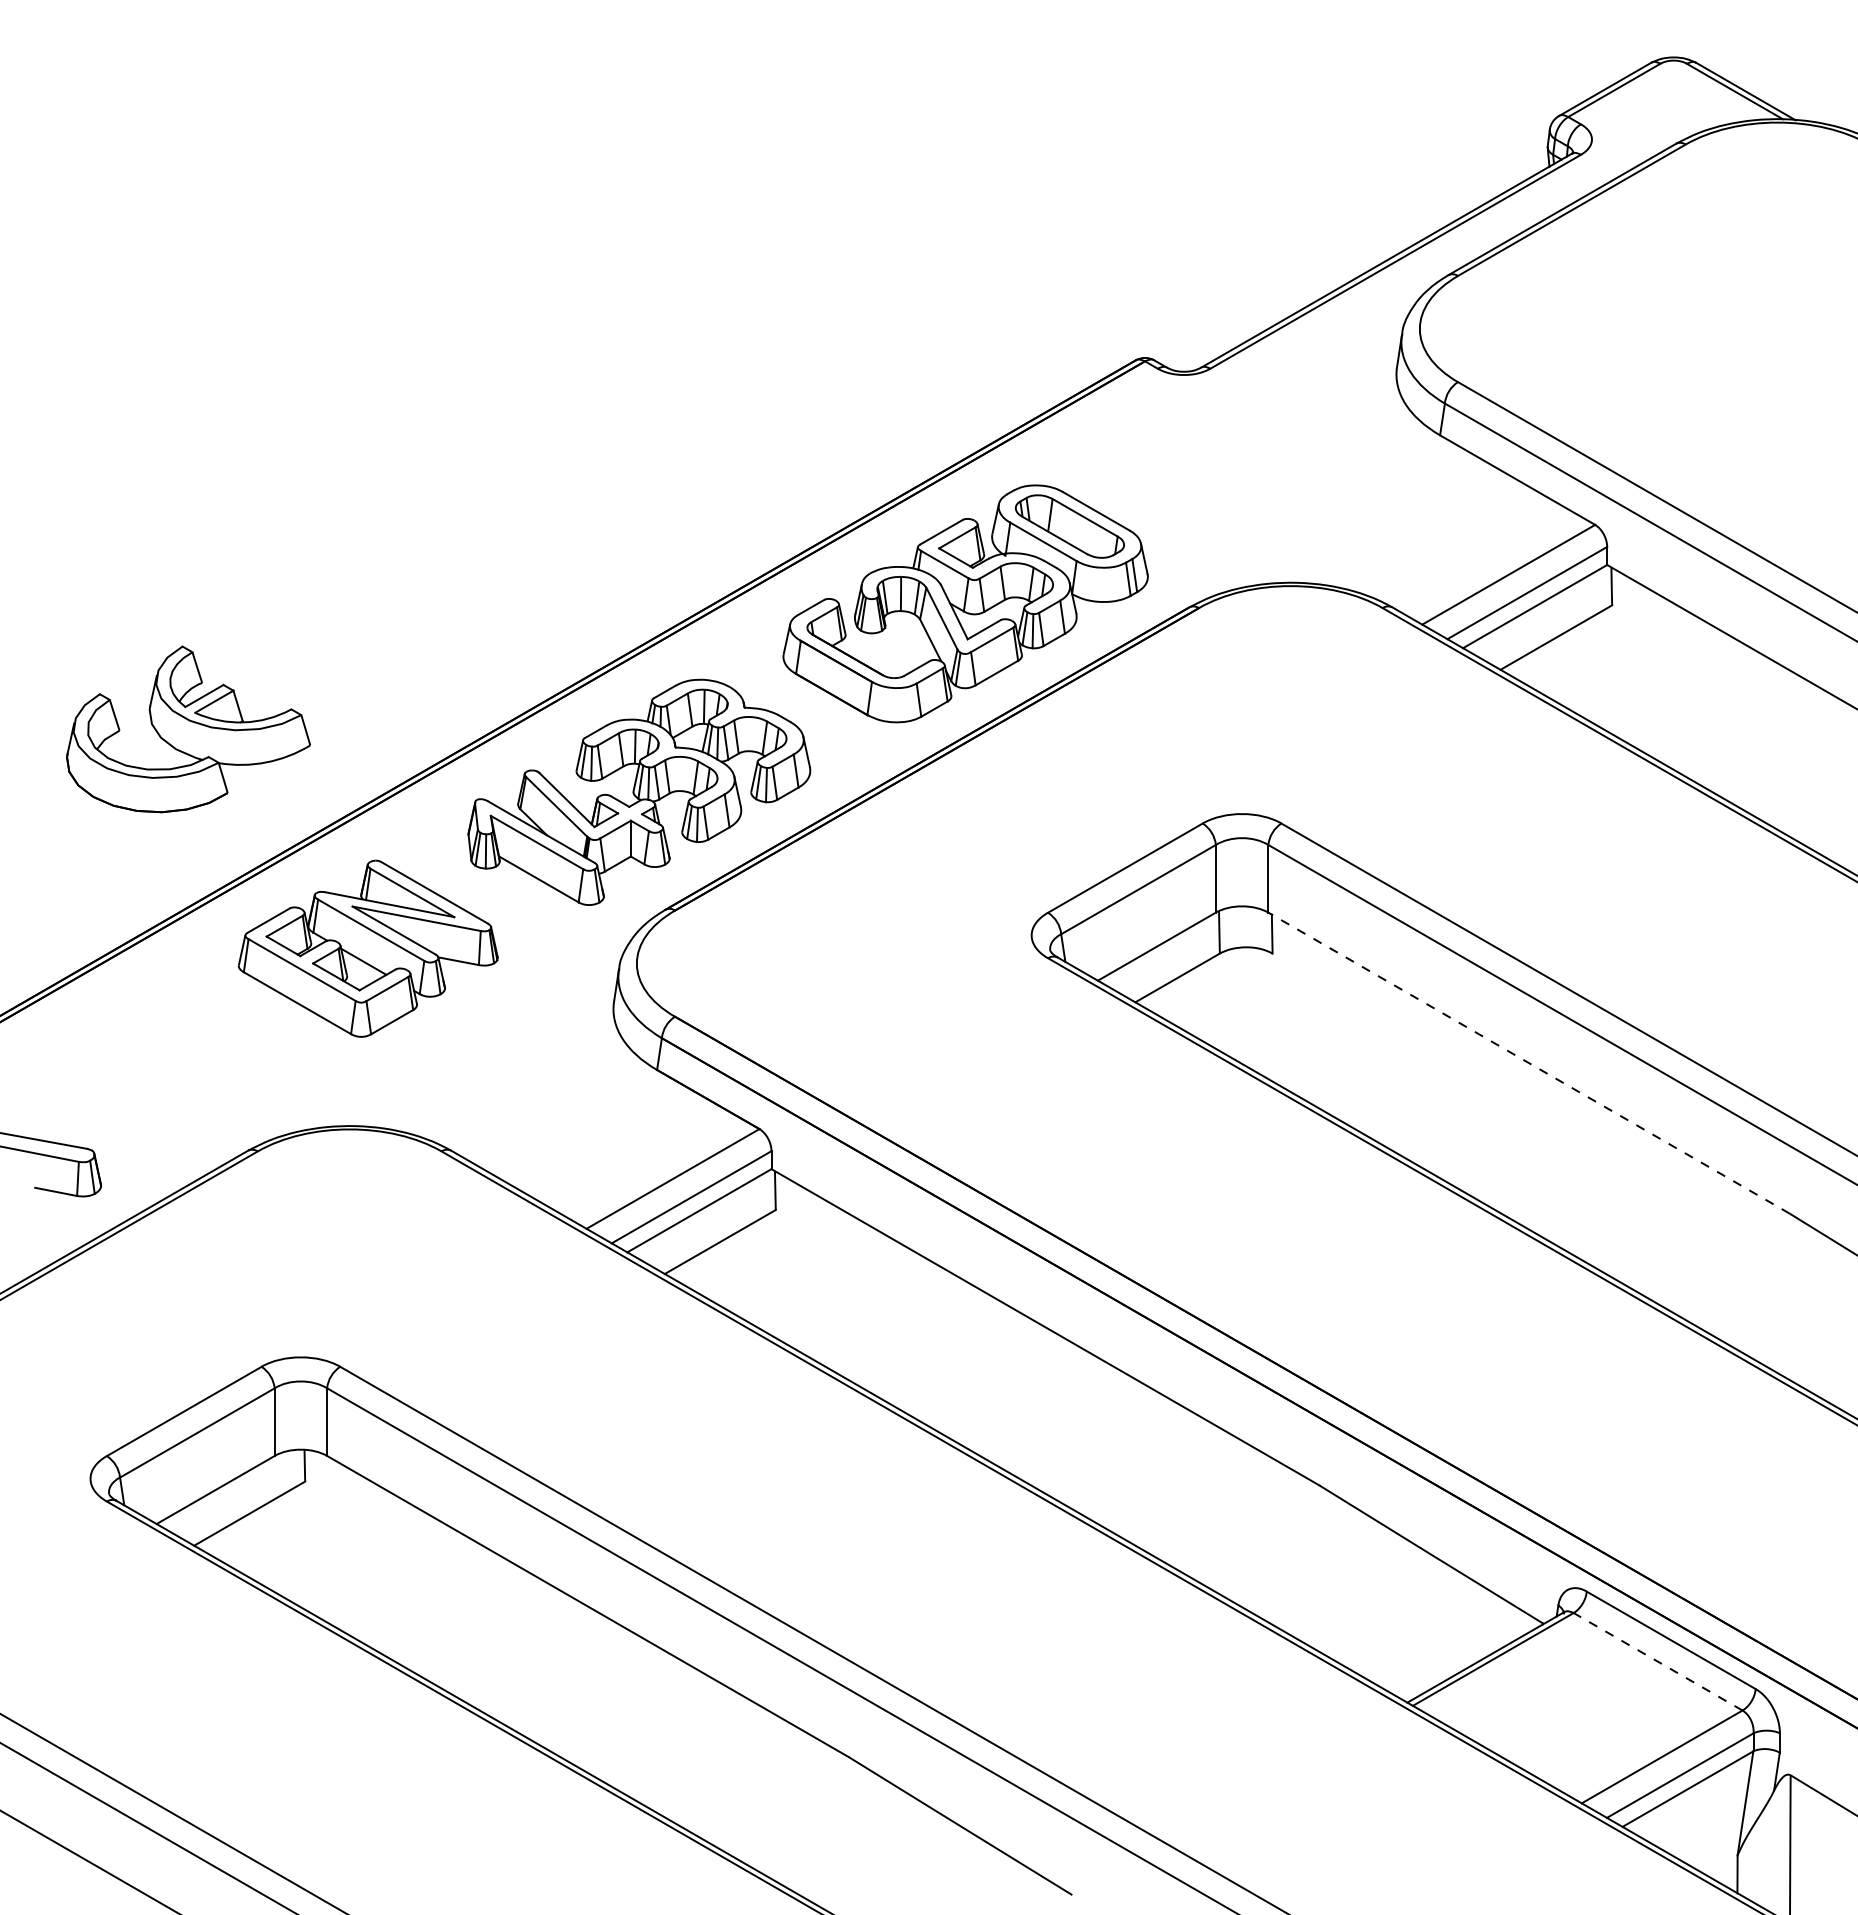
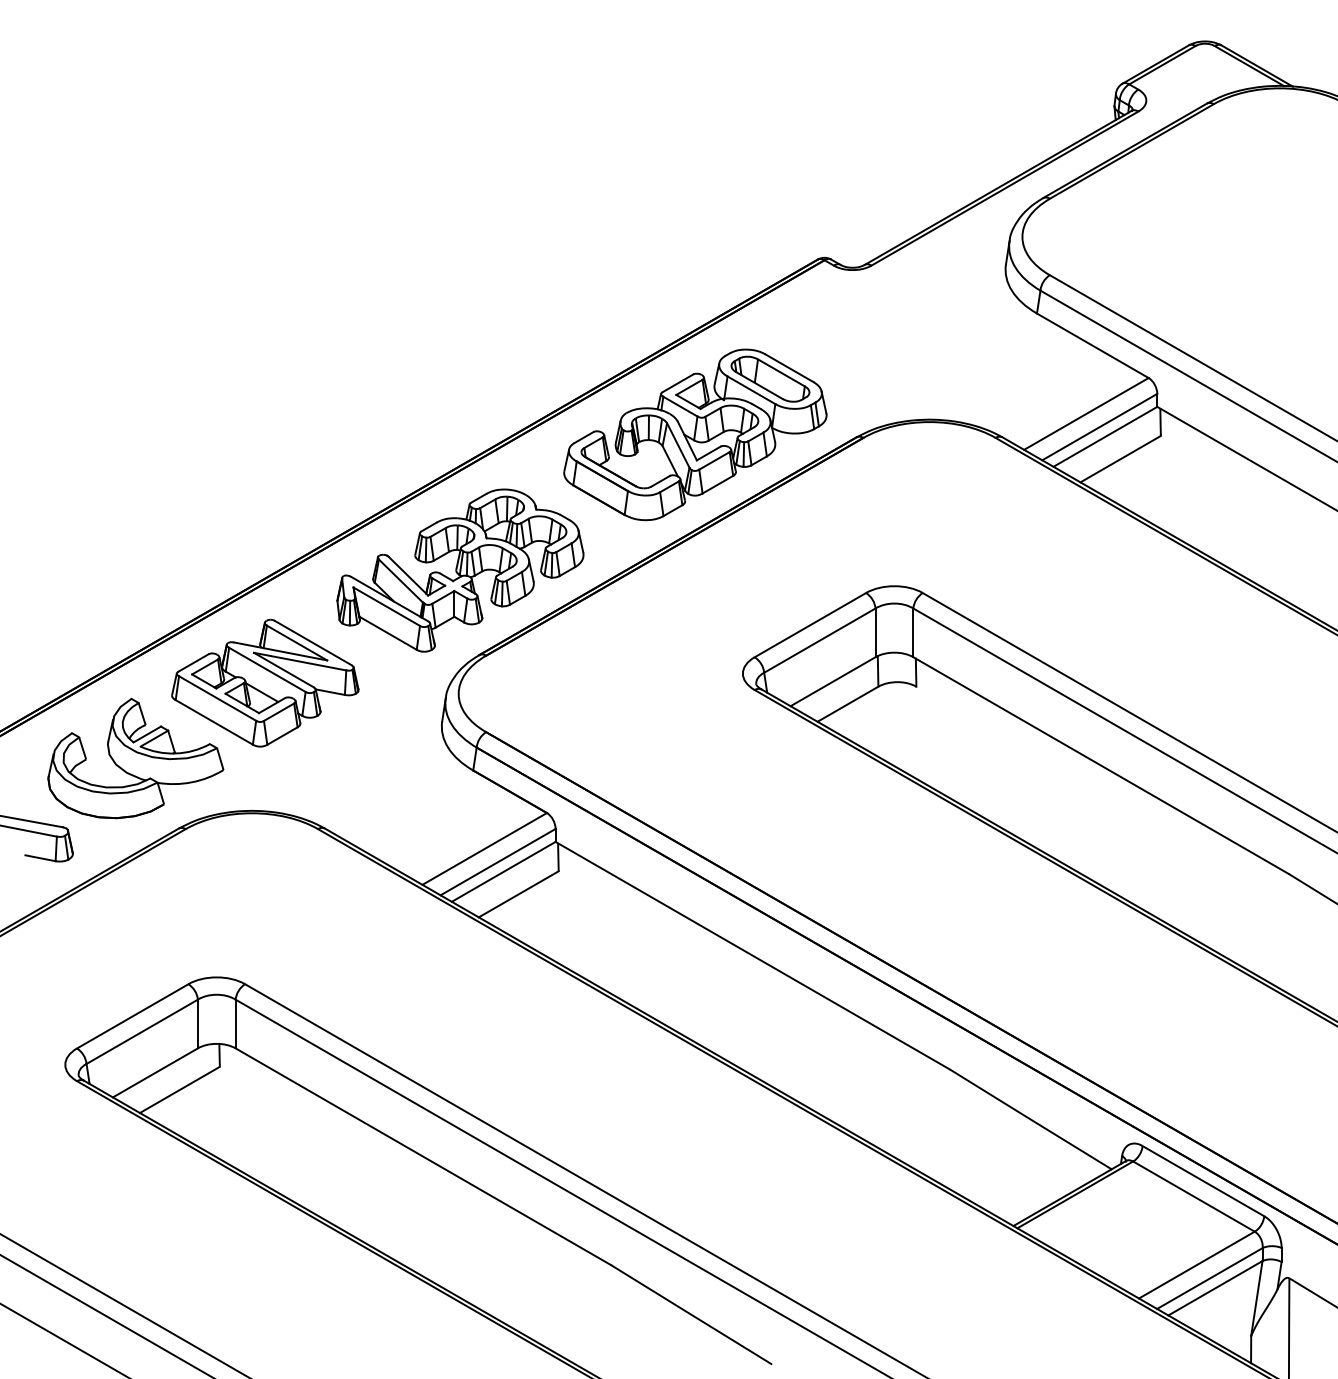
part: (188, 729) -> (135, 758), moved
line: (1529, 1063) -> (1101, 765), dashed -> solid
line: (1658, 1661) -> (1194, 1196), dashed -> solid

